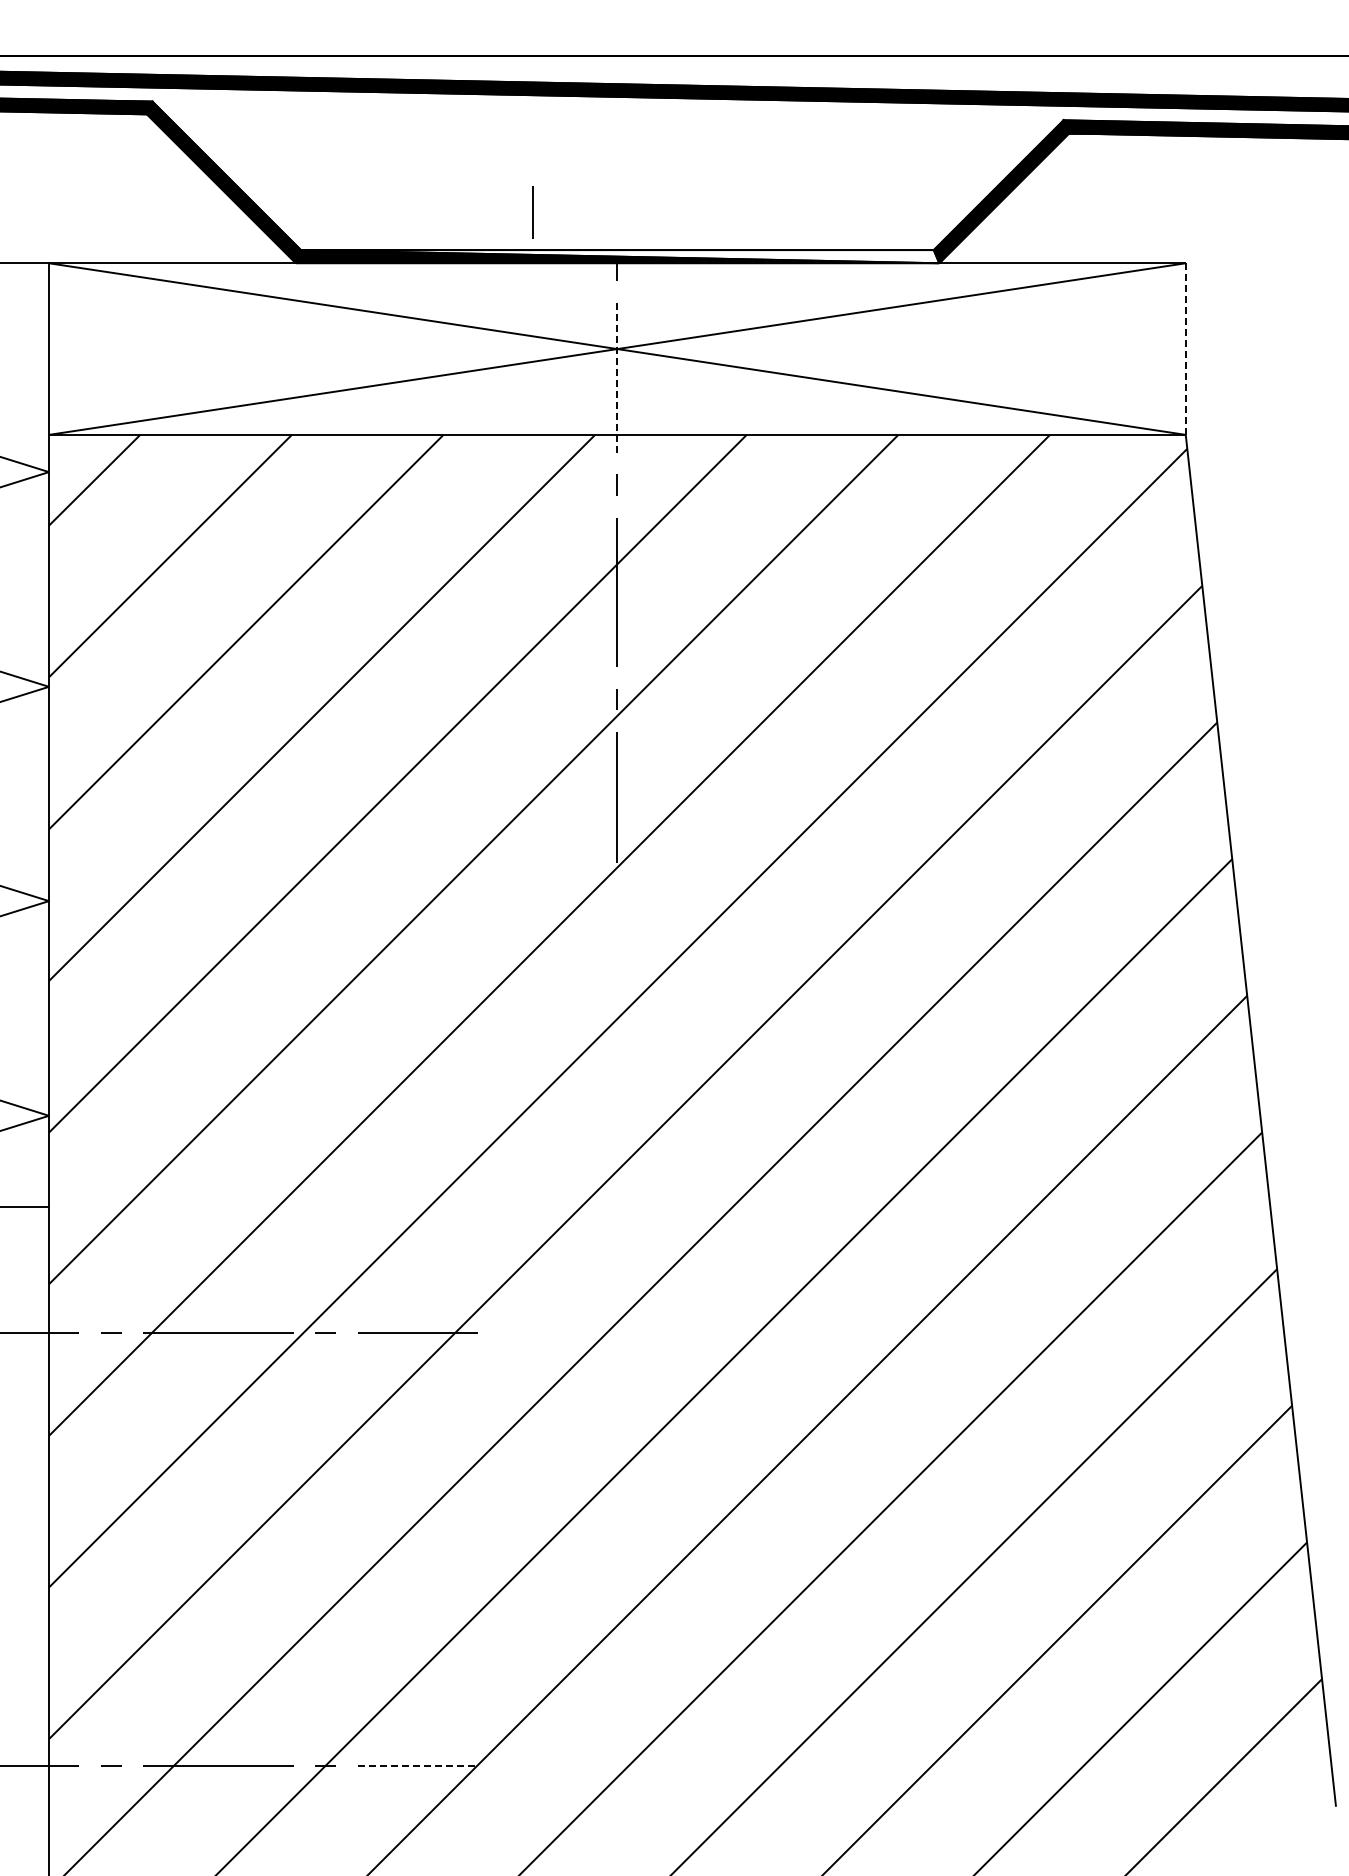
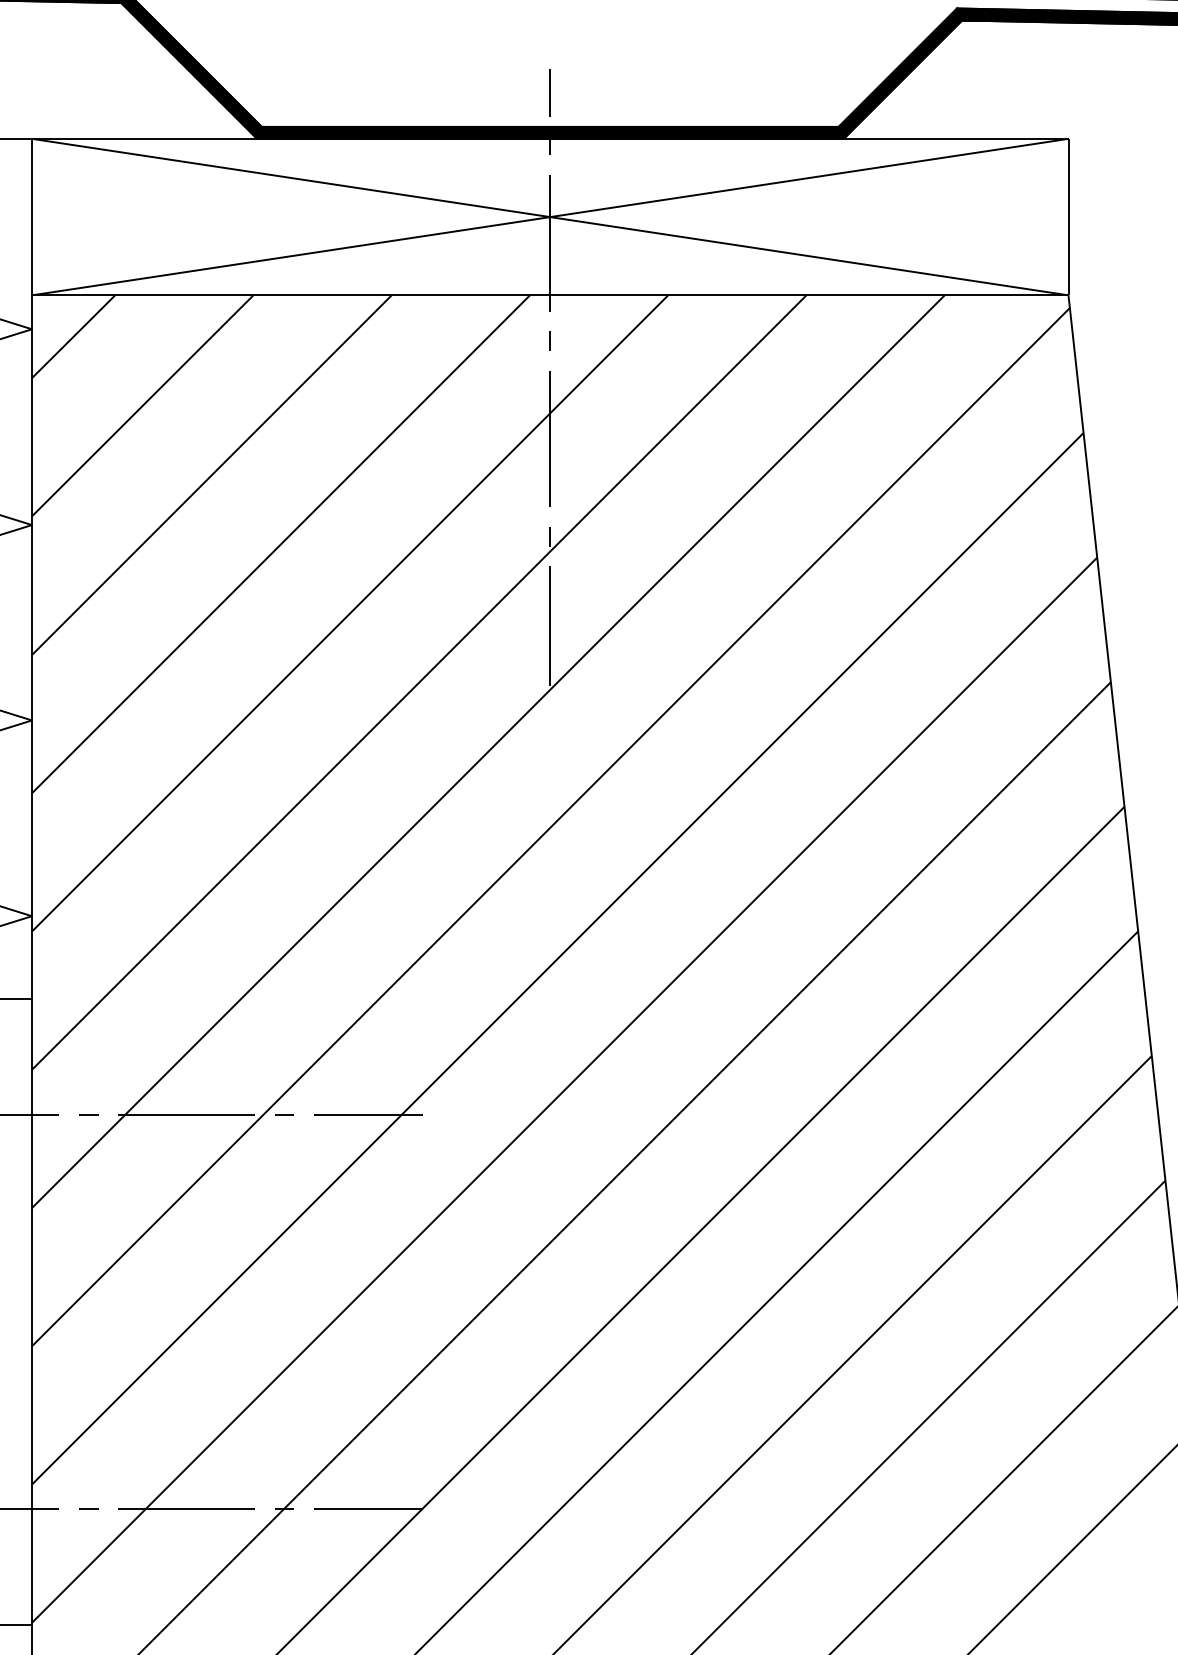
line: (532, 212) -> (549, 92), moved
fill: (620, 256) -> (553, 132), added
line: (1185, 349) -> (1068, 217), dashed -> solid
line: (617, 377) -> (550, 243), dashed -> solid
line: (418, 1766) -> (368, 1509), dashed -> solid

